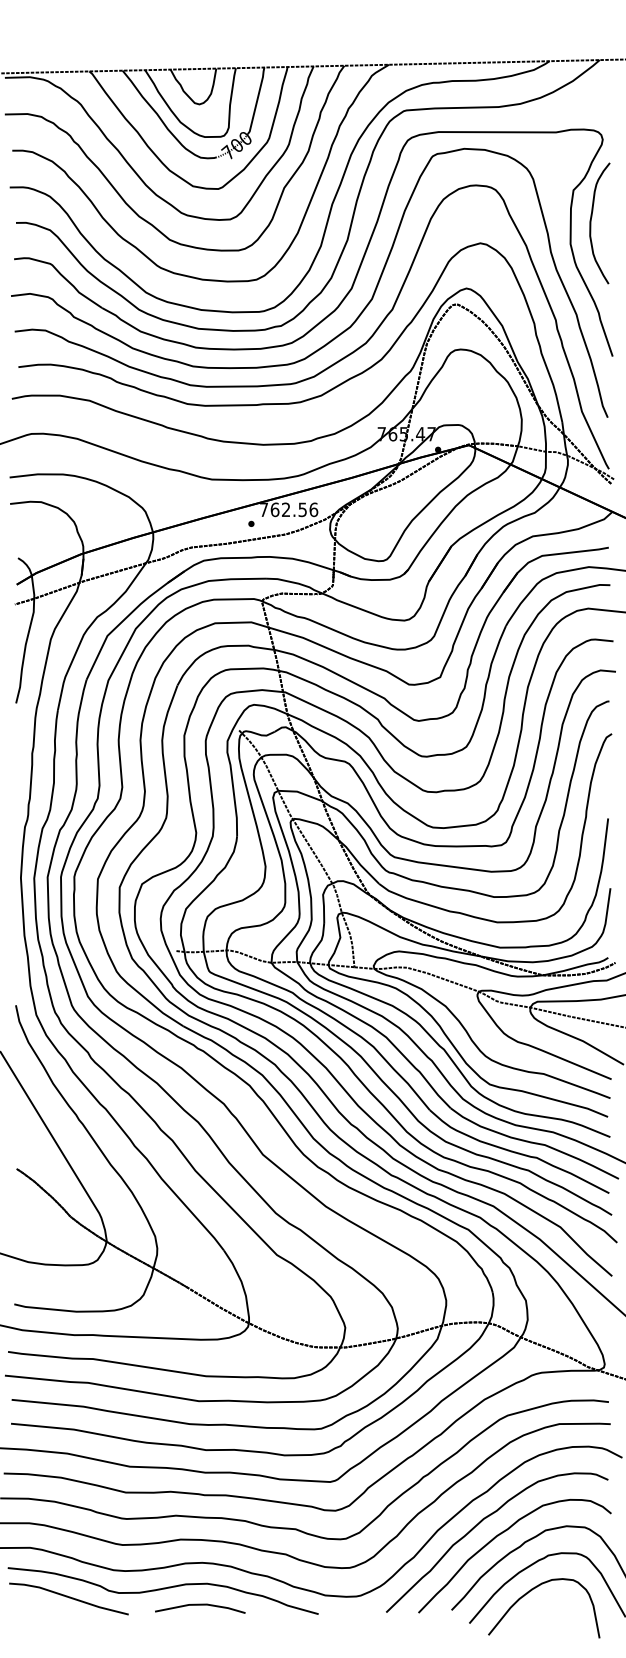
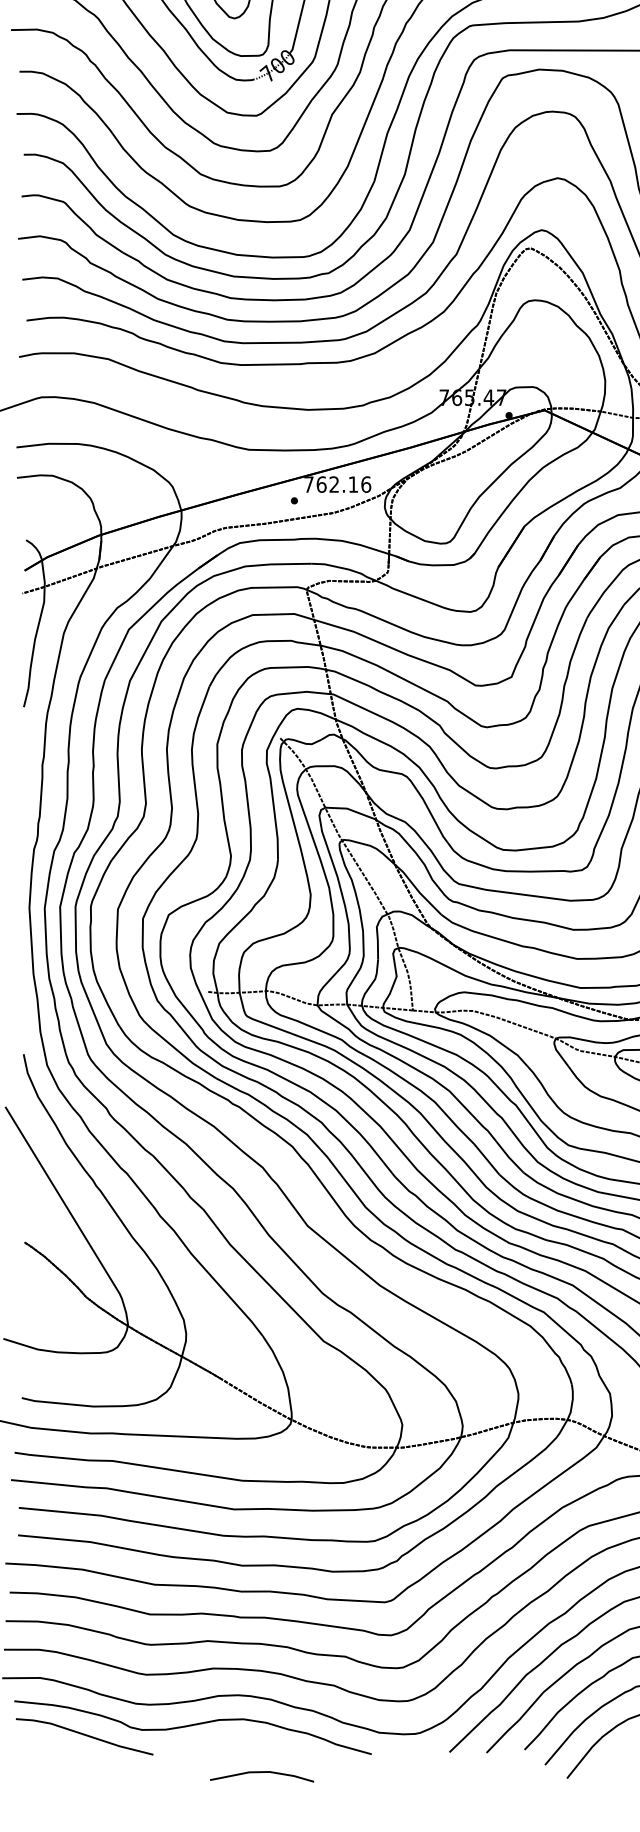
text: (302, 509) -> (353, 484), 762.56 -> 762.16
line: (200, 1605) -> (262, 1773), moved

